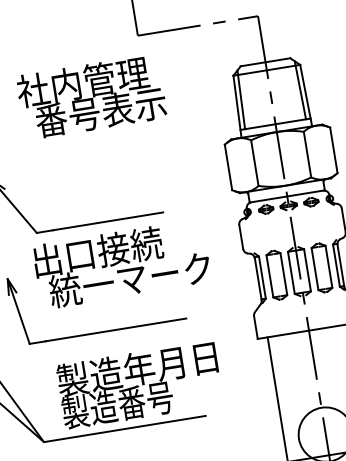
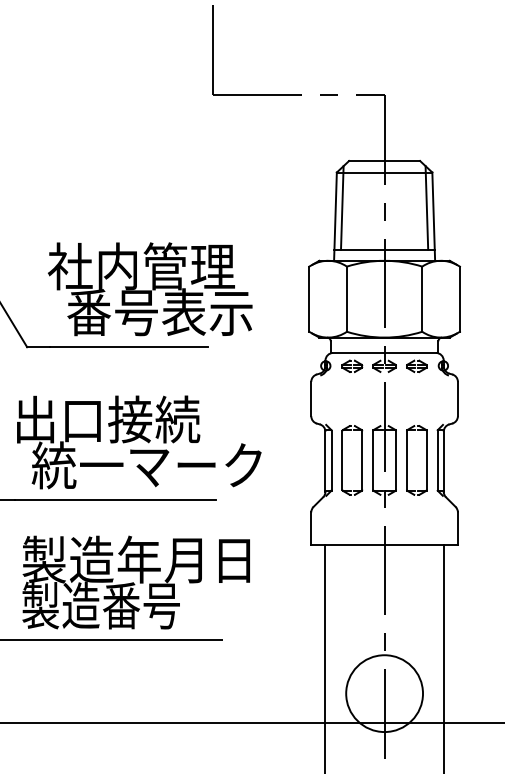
text: (91, 97) -> (149, 289), moved
text: (122, 264) -> (139, 442), moved

